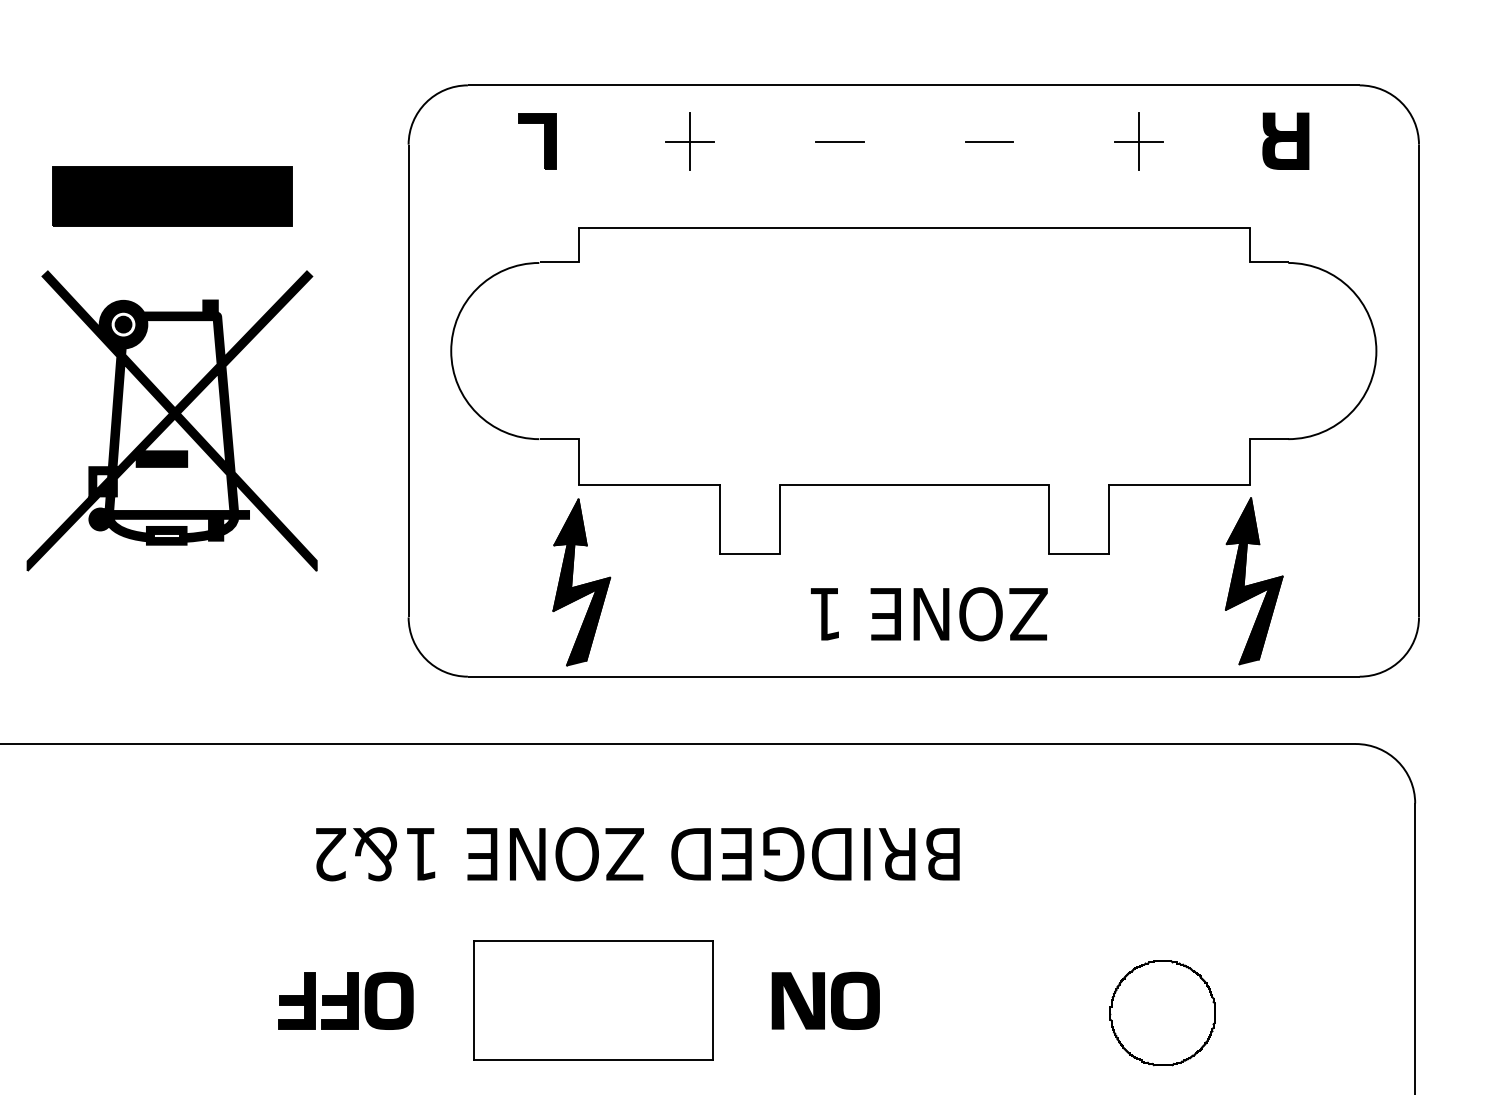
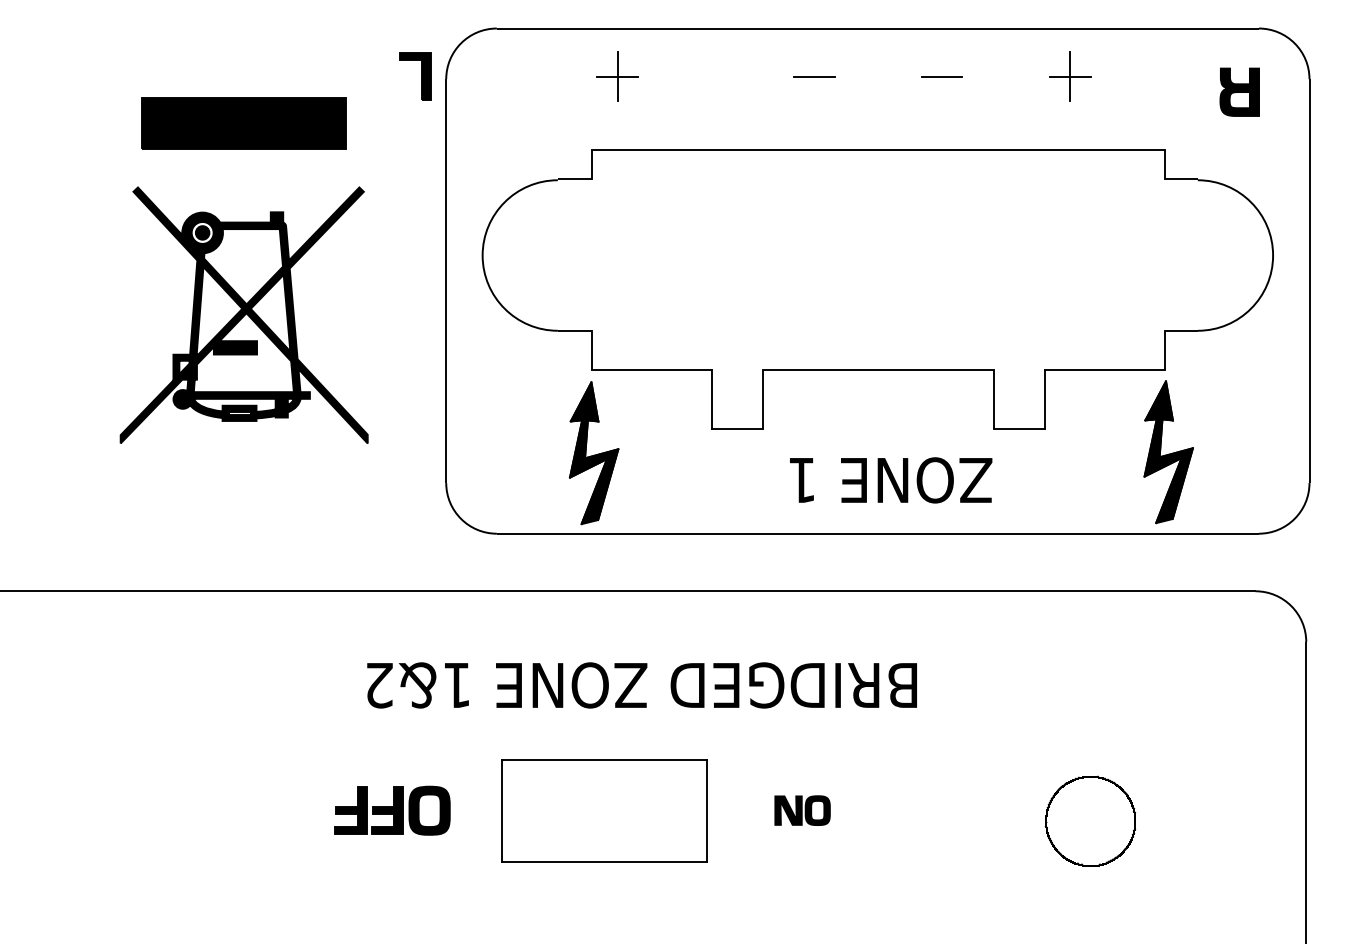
part: (1285, 140) -> (1239, 91), moved
part: (537, 141) -> (415, 76), moved
part: (689, 141) -> (617, 76), moved
part: (825, 1000) -> (802, 810), size x0.6

